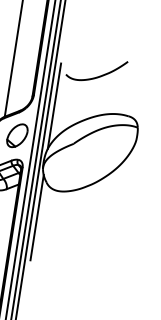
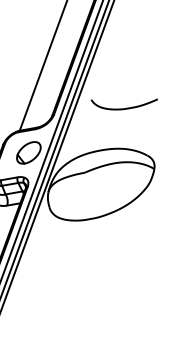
line: (53, 105) -> (72, 129), removed
line: (37, 217) -> (32, 240), removed

